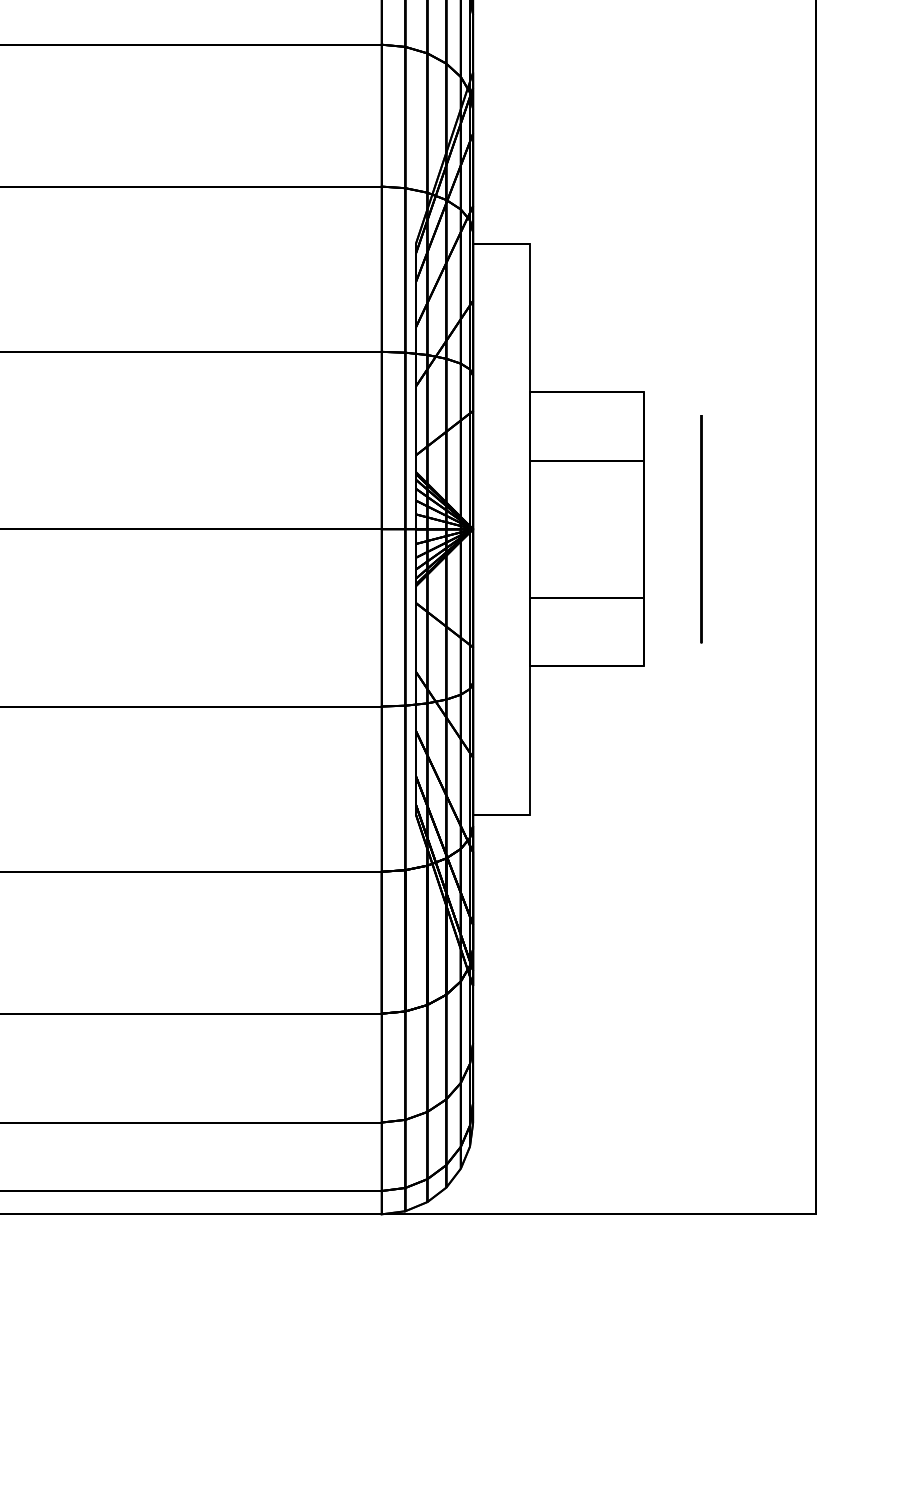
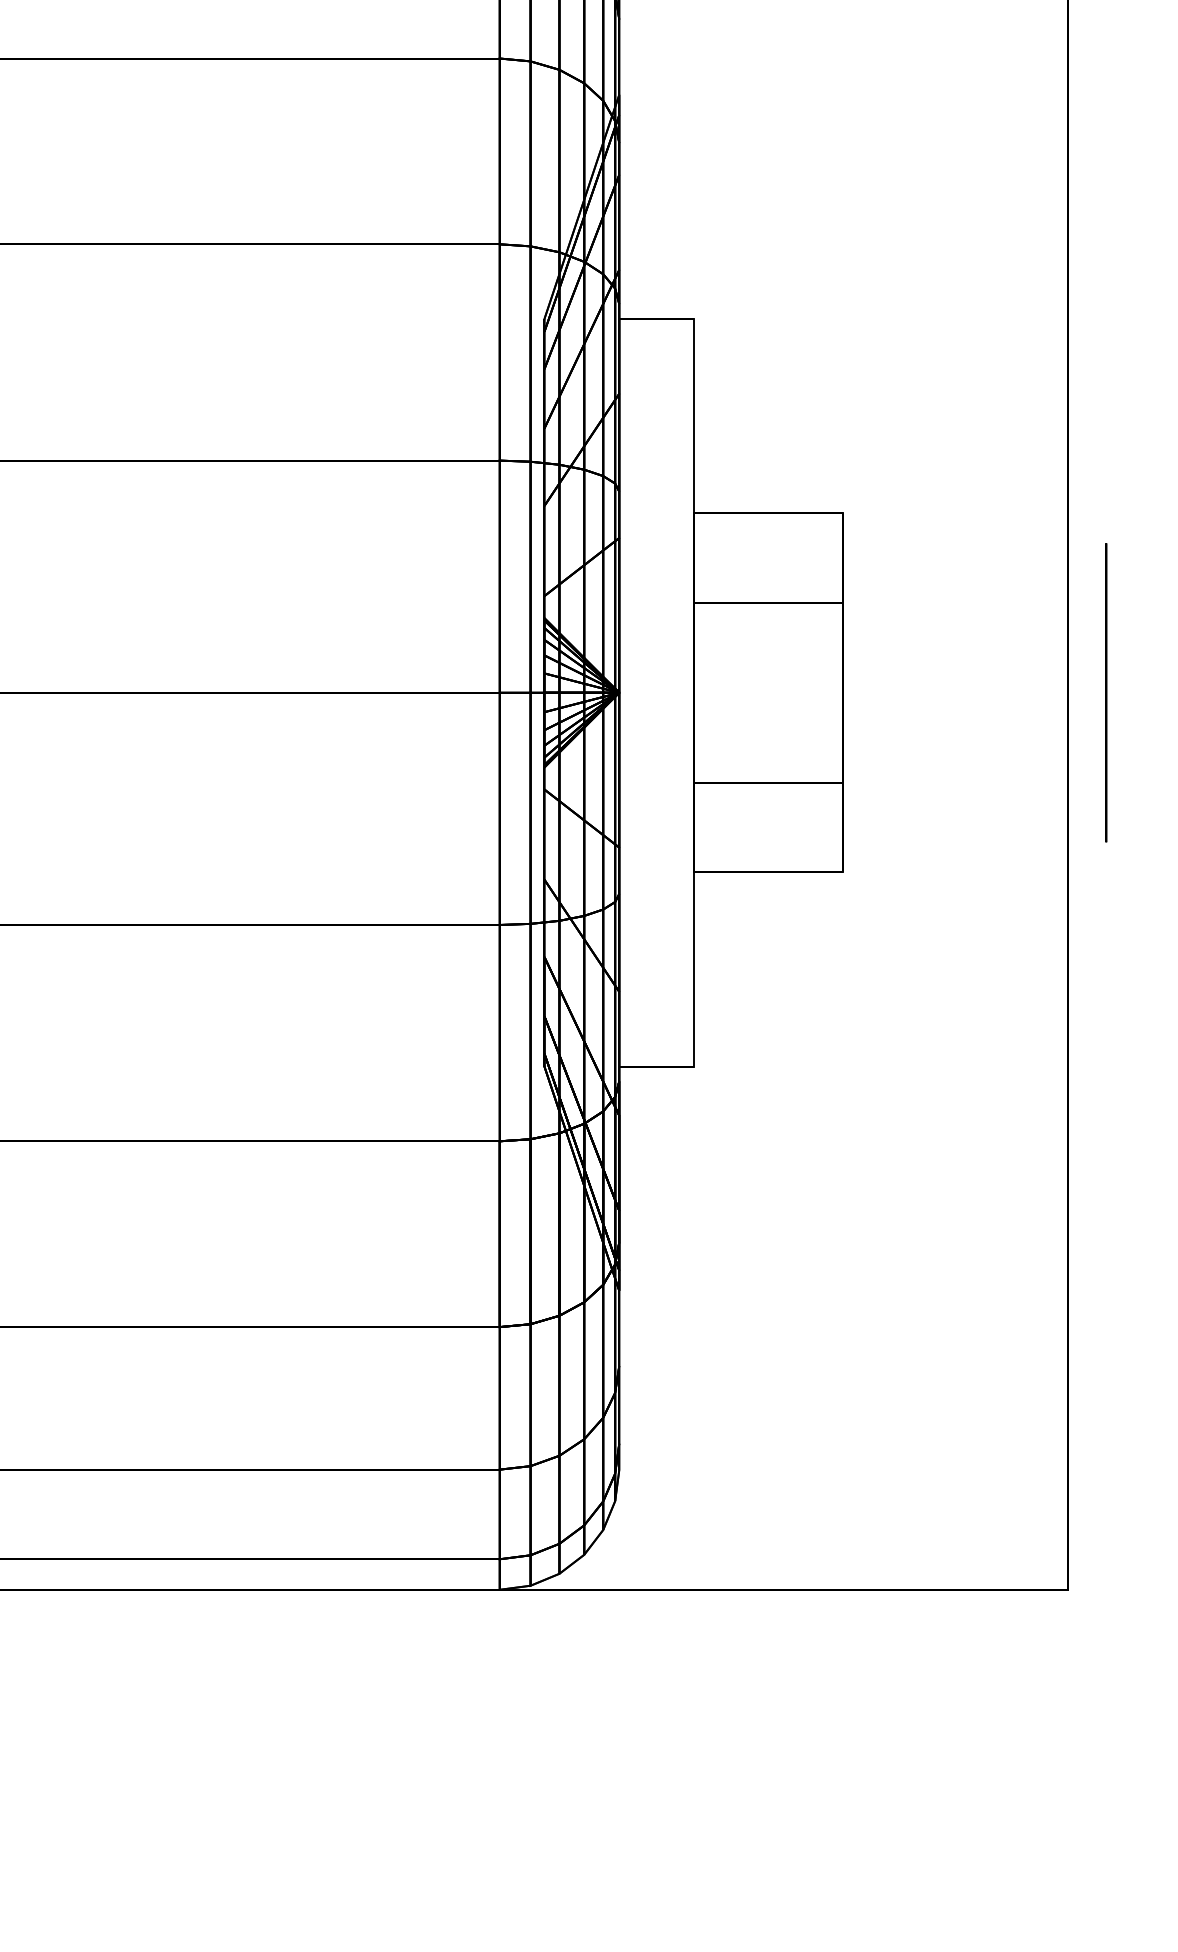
circle: (701, 528) -> (1106, 692), moved

